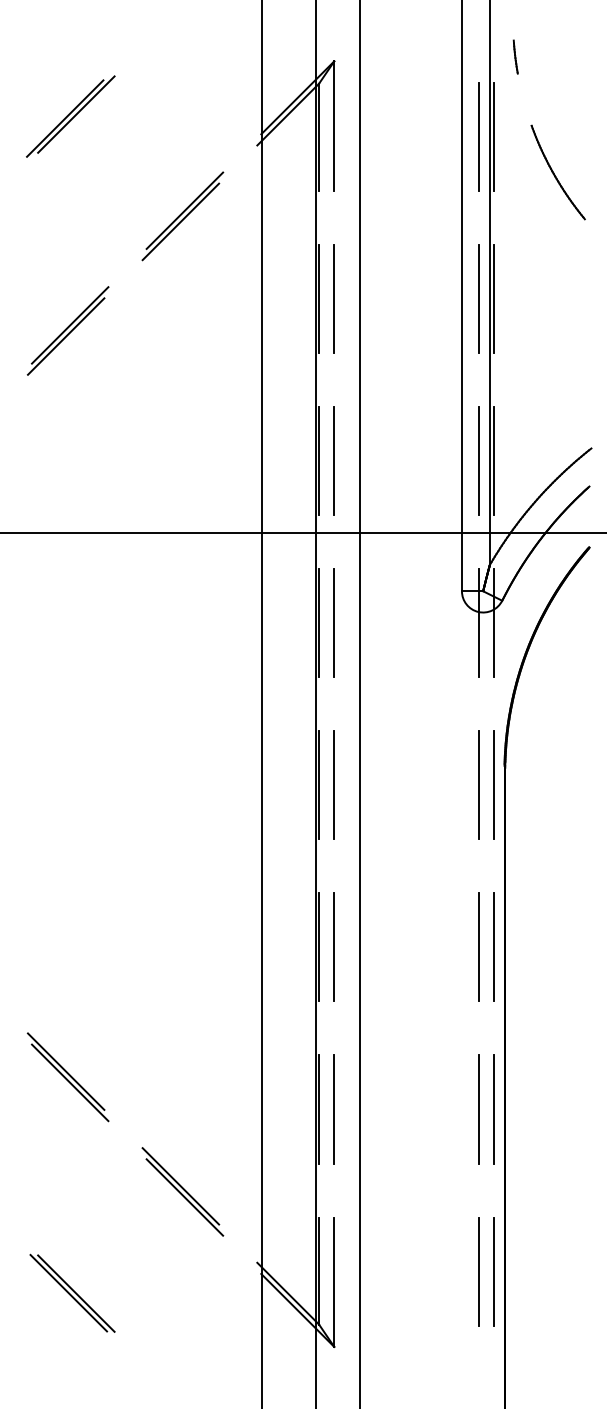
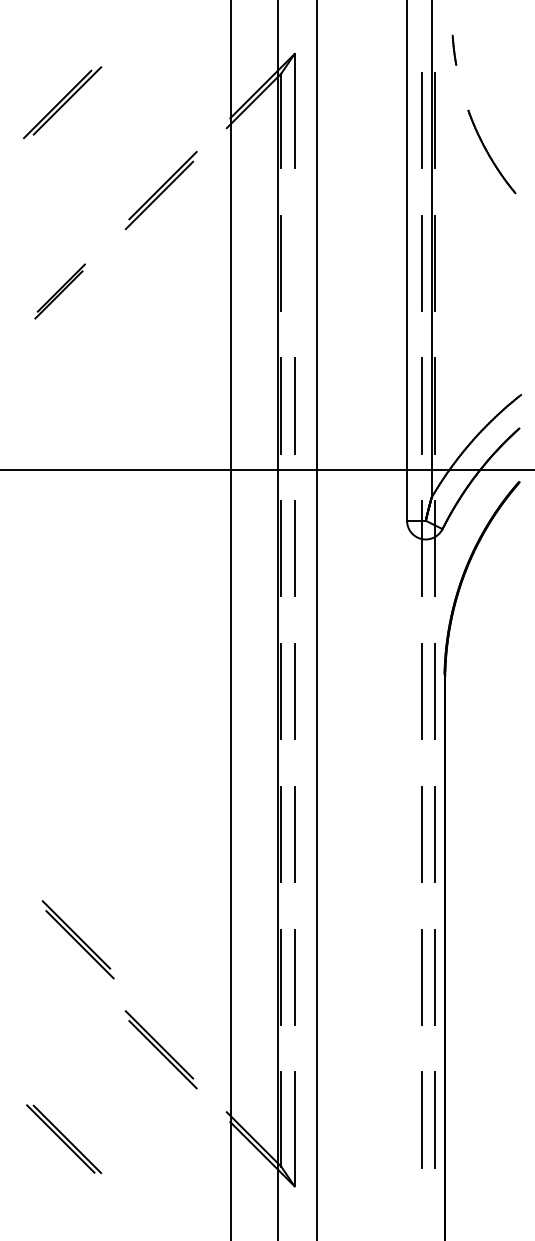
line: (334, 298) -> (294, 262), removed
part: (67, 330) -> (59, 291), size x0.7
part: (67, 1076) -> (77, 939), moved

